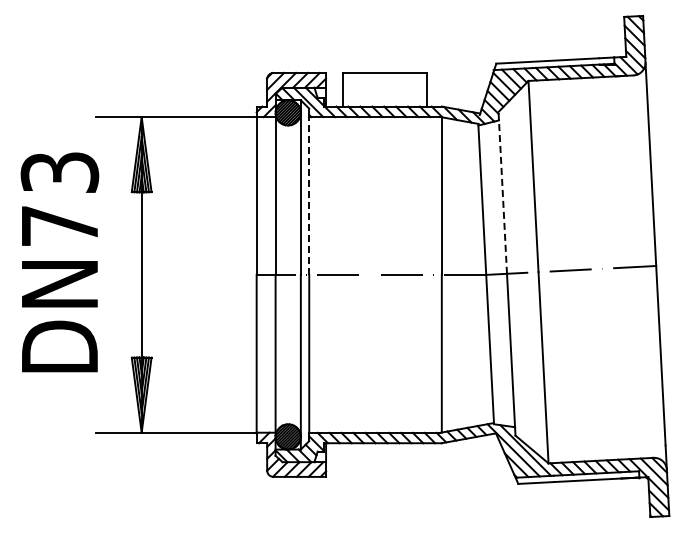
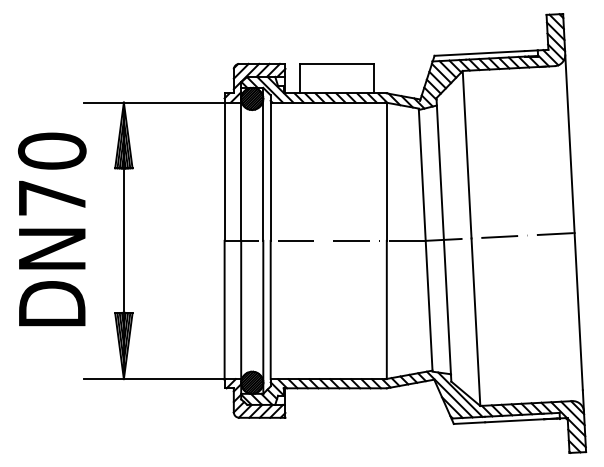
text: (59, 172) -> (51, 151), DN73 -> DN70
line: (502, 192) -> (439, 168), dashed -> solid
line: (309, 196) -> (270, 172), dashed -> solid

